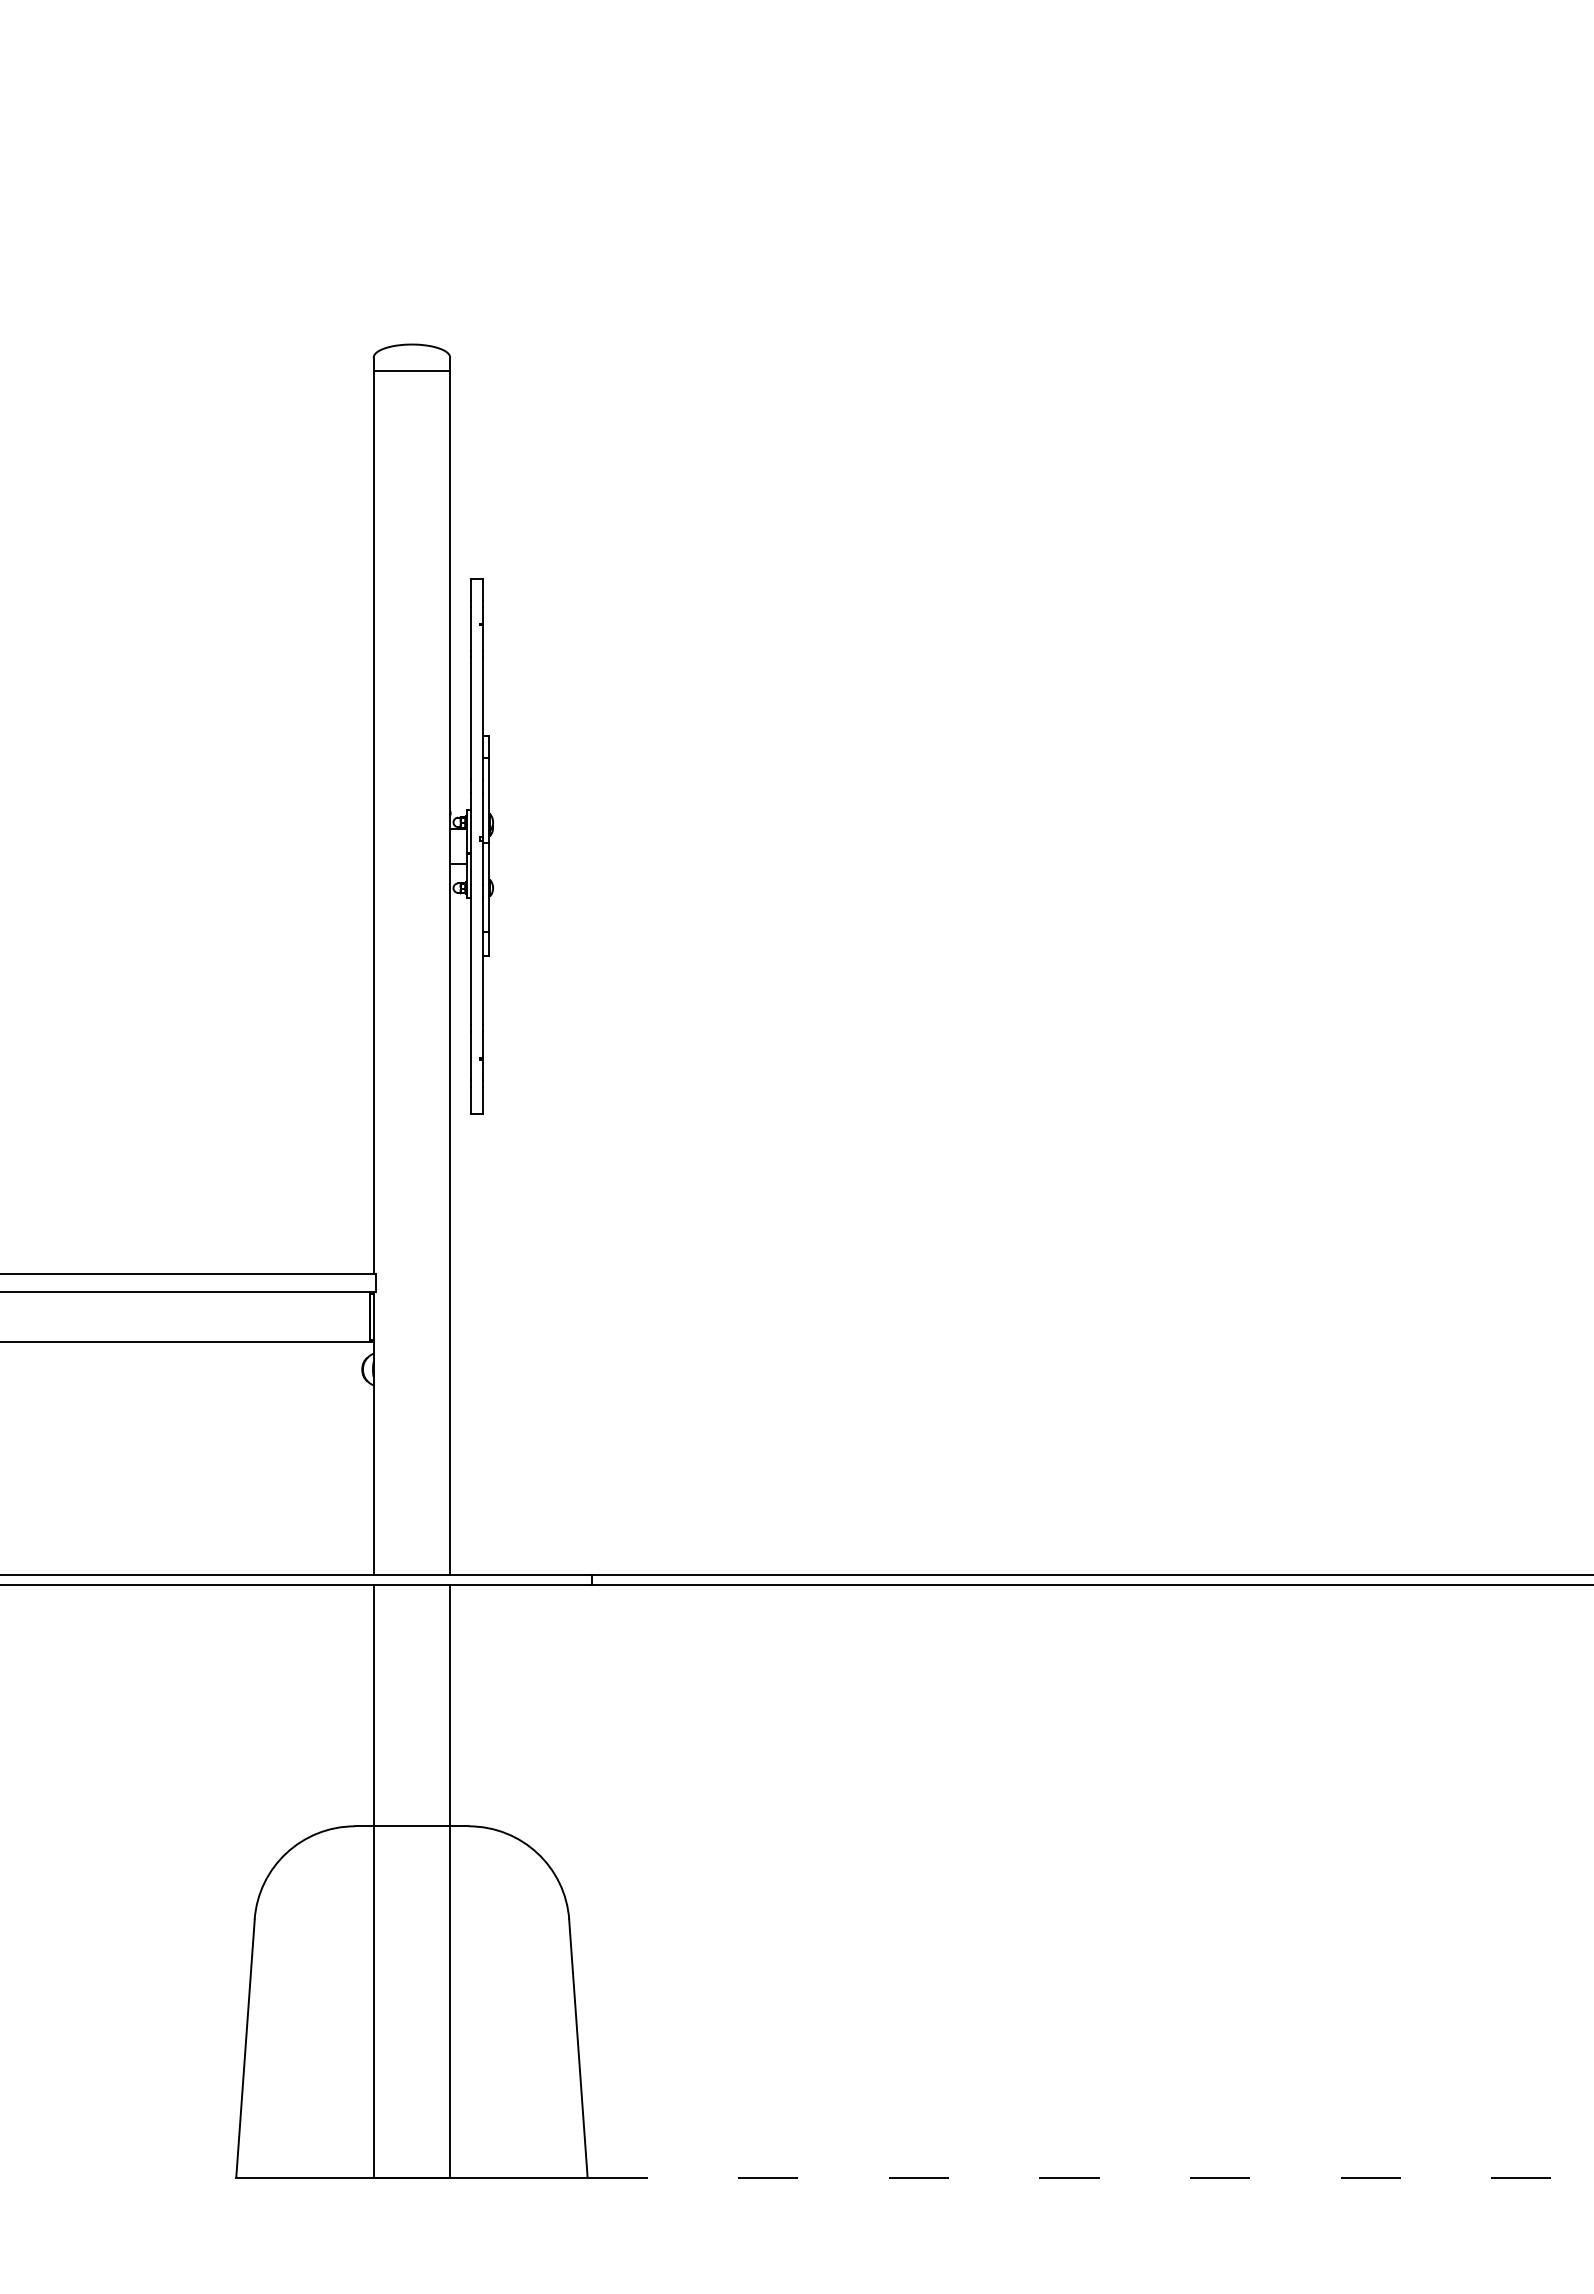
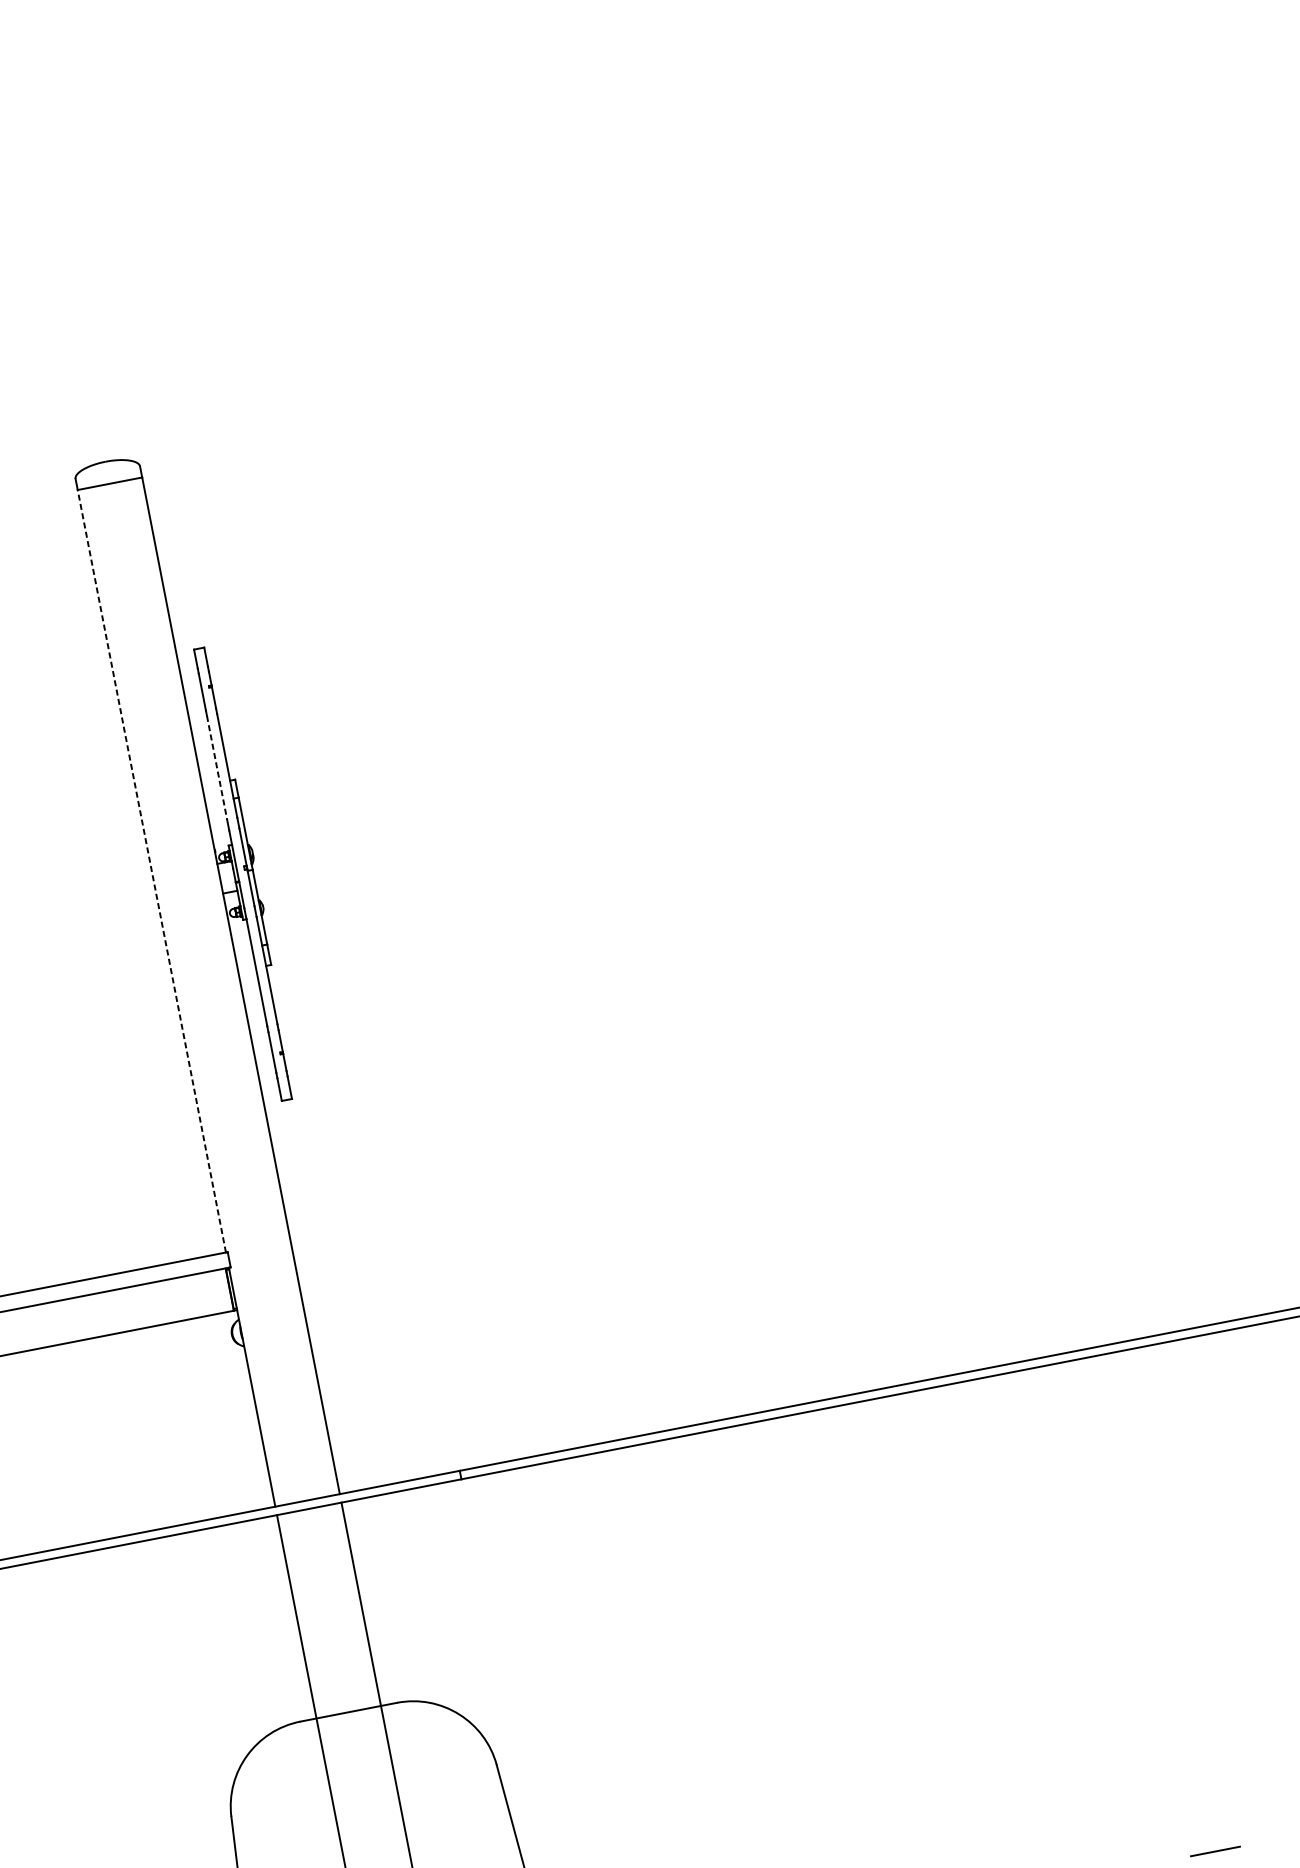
line: (471, 718) -> (217, 767), solid -> dashed
line: (373, 822) -> (151, 871), solid -> dashed

